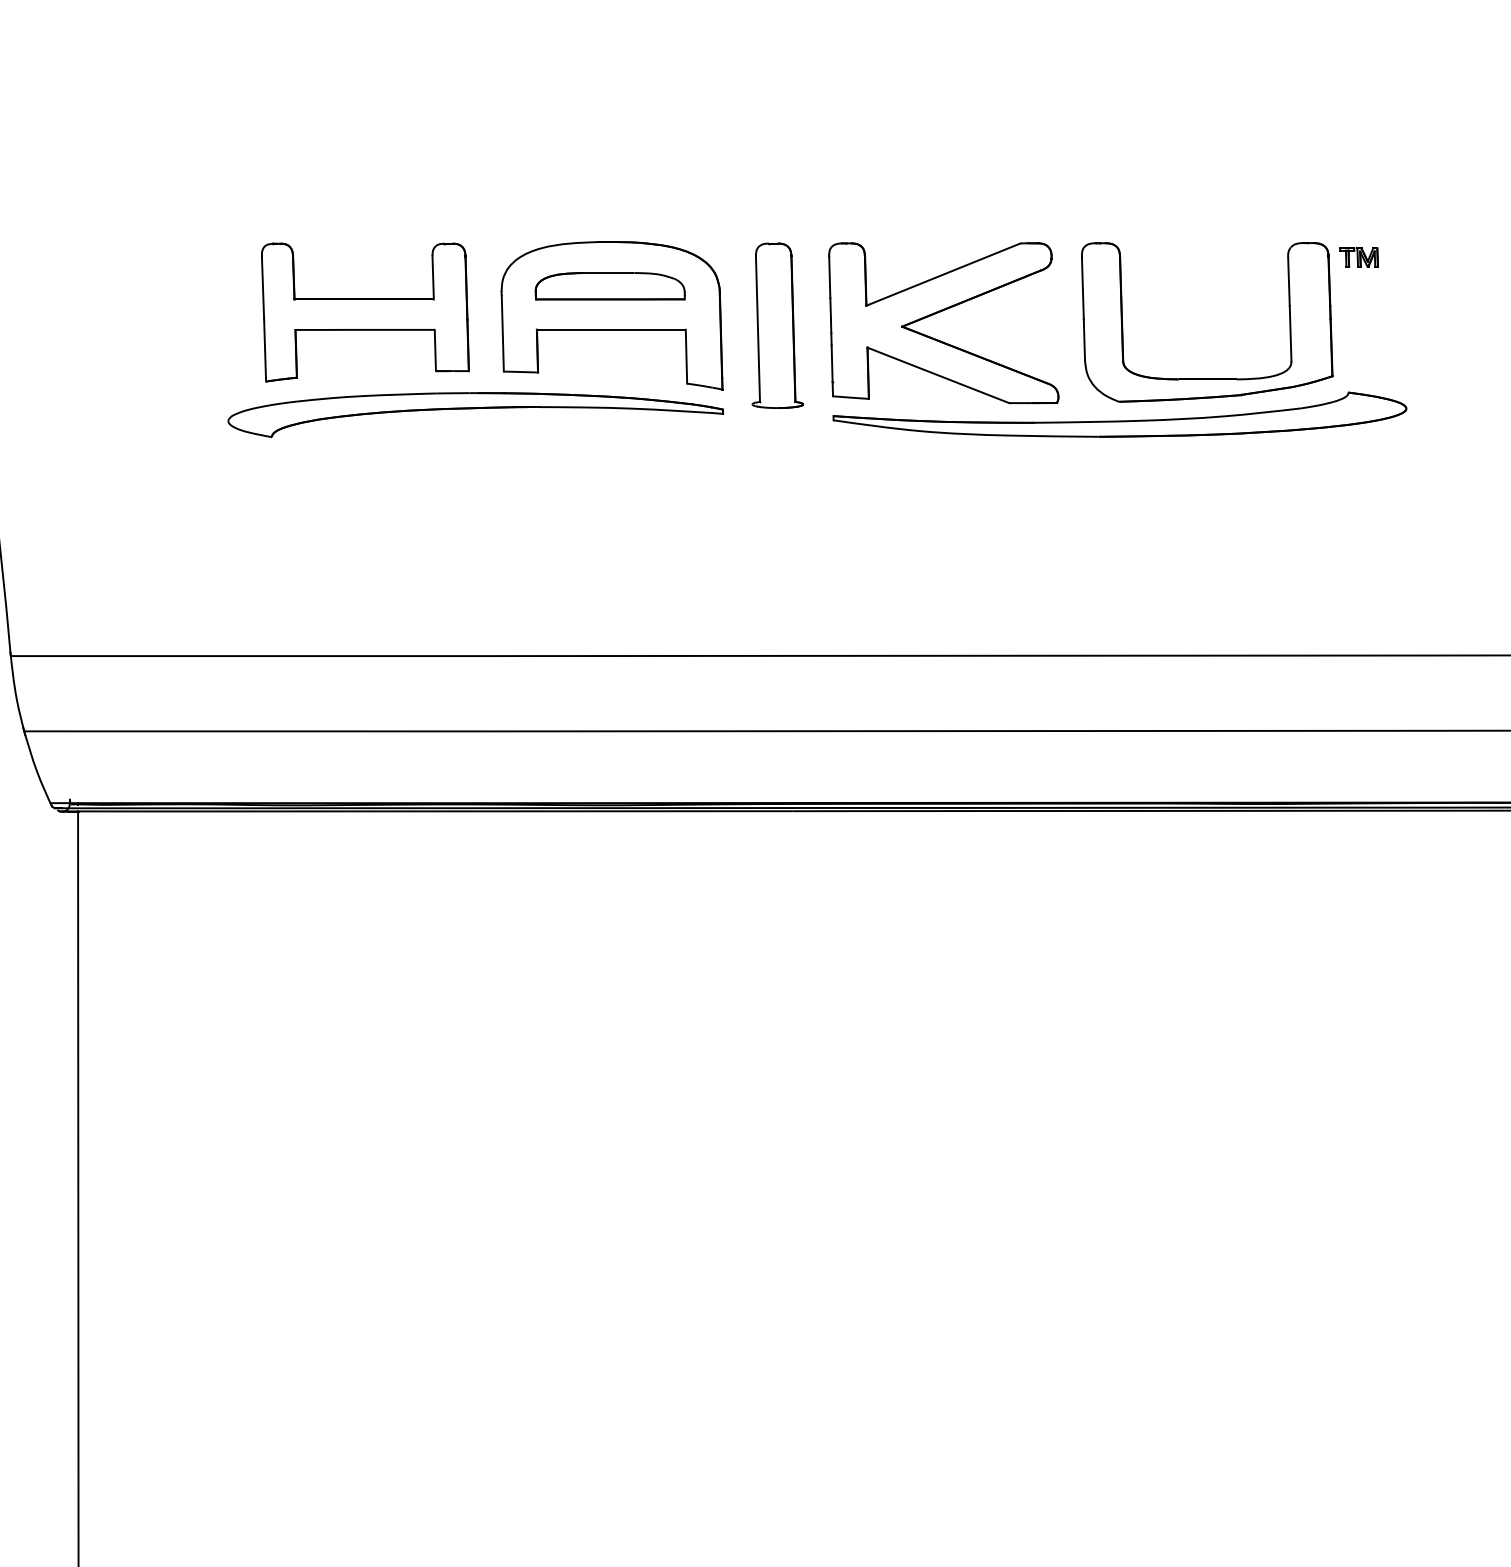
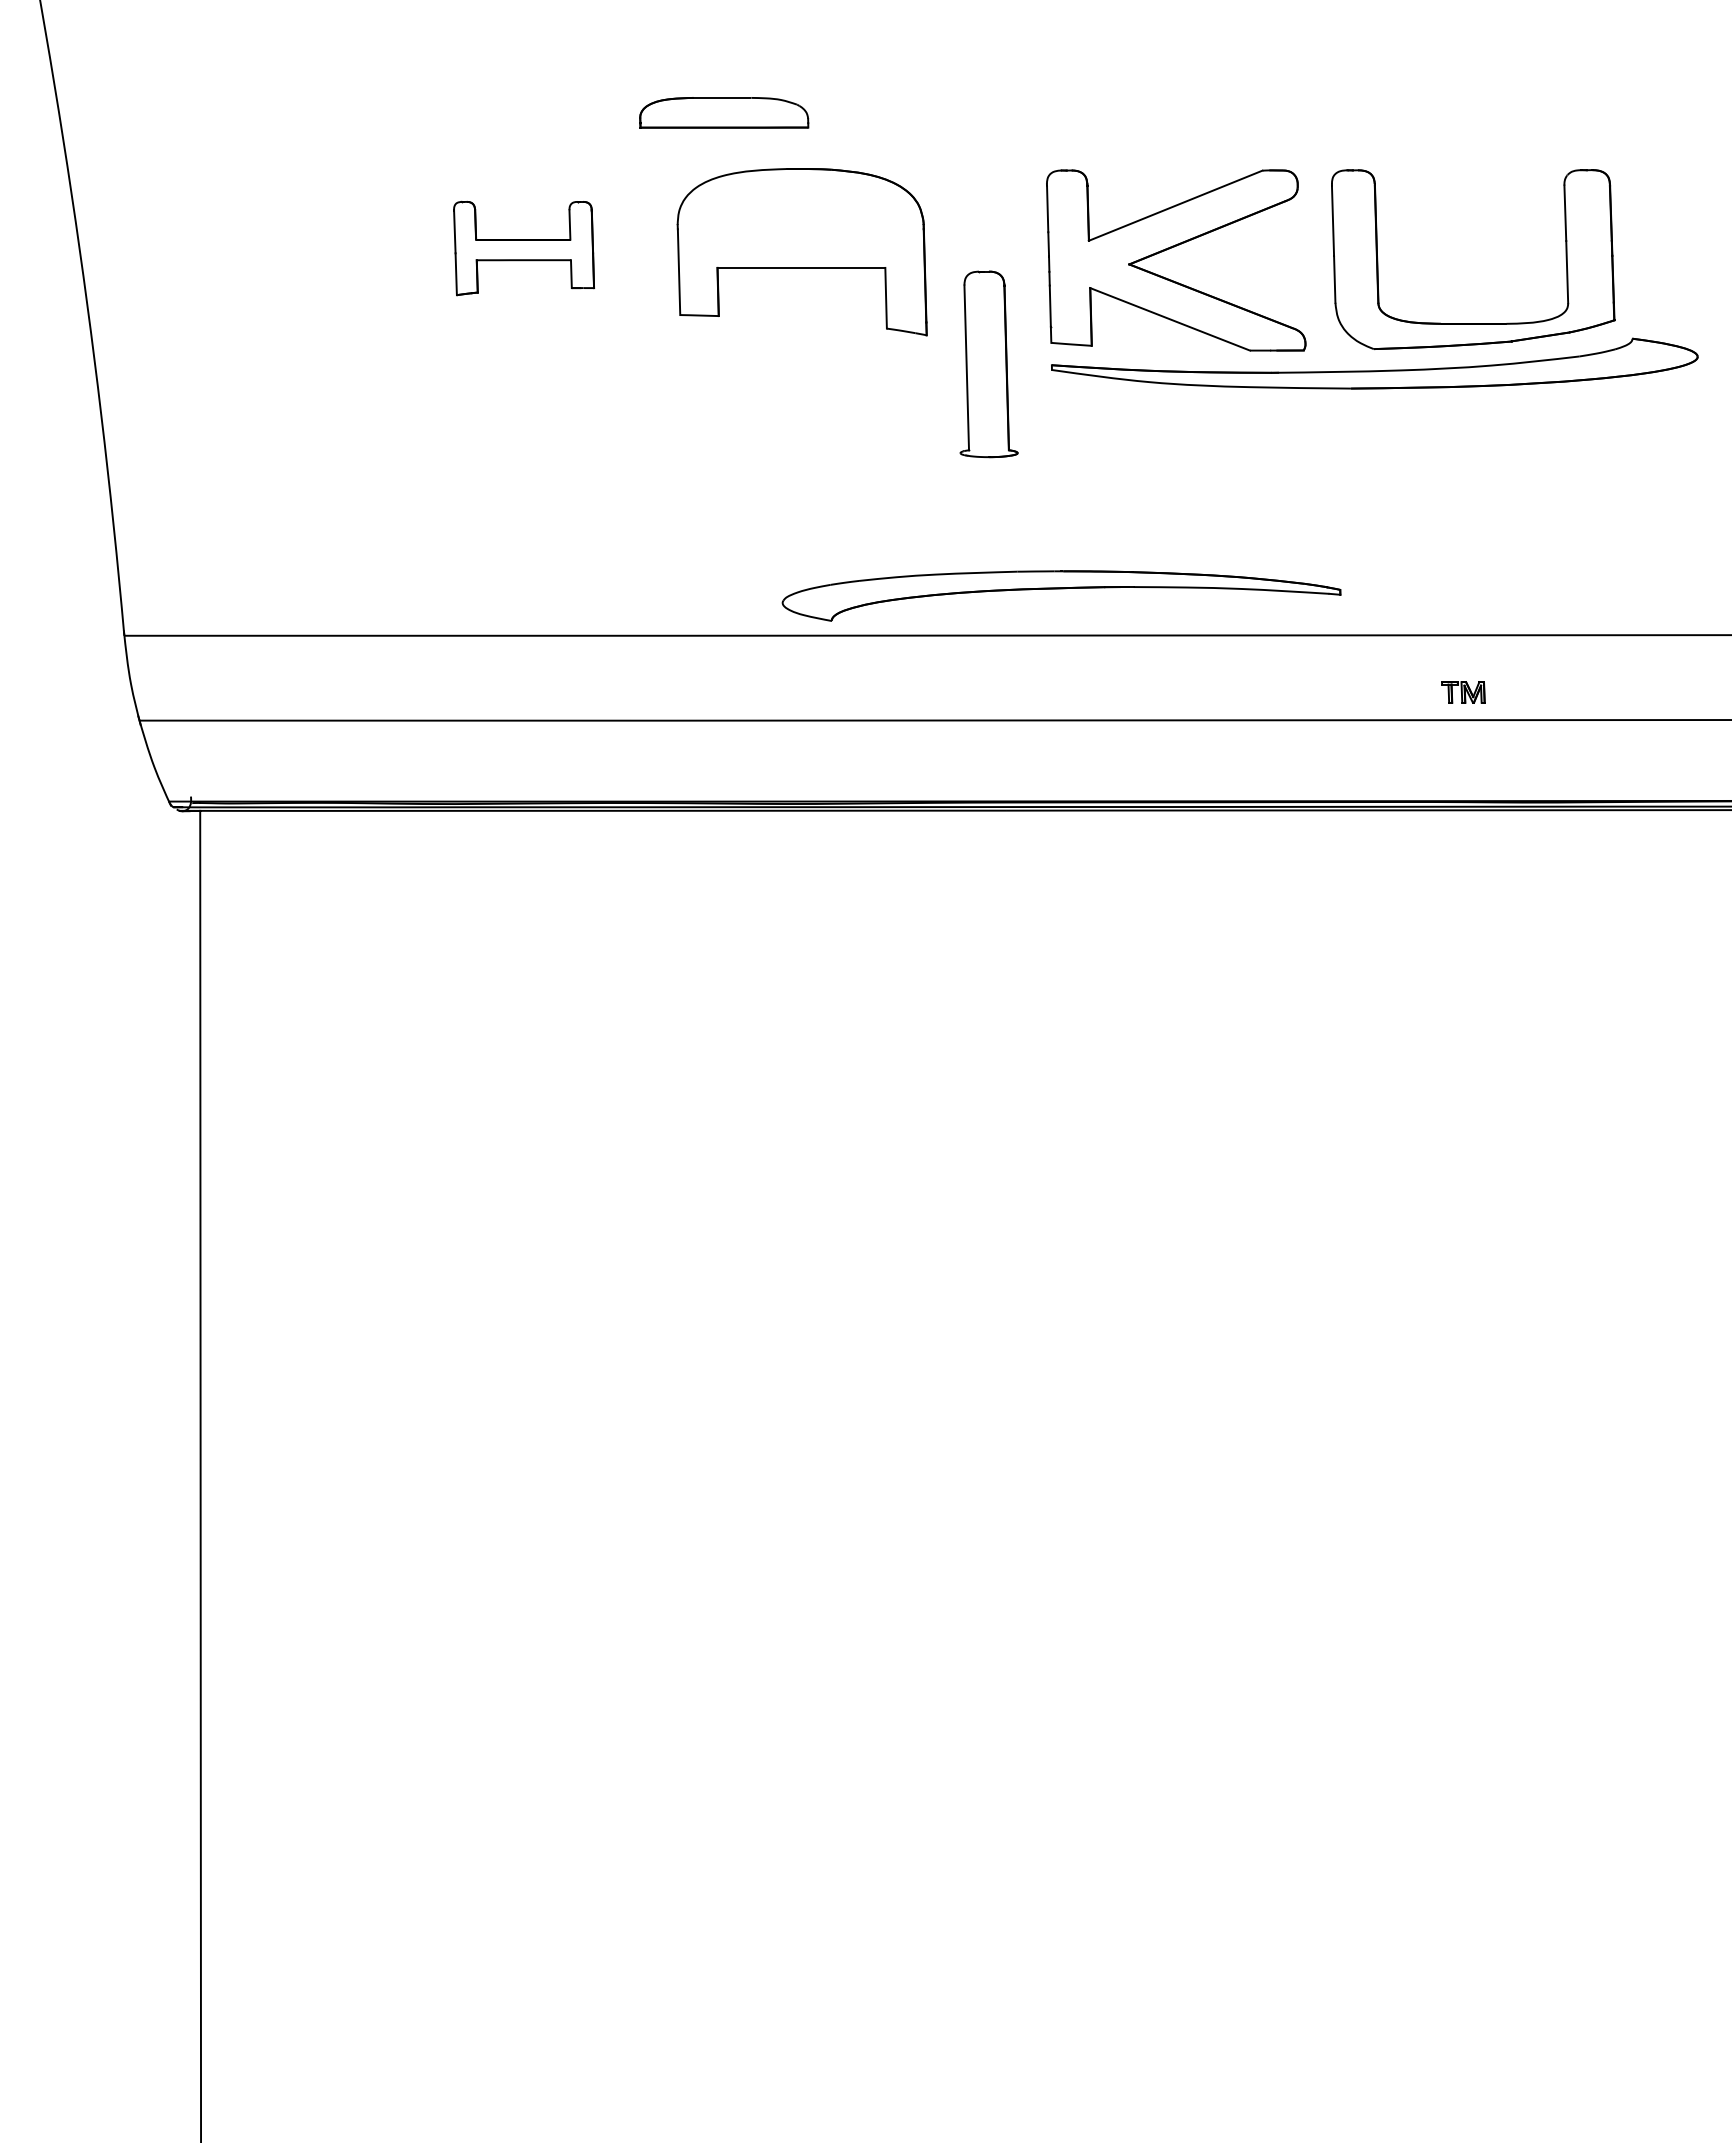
part: (1359, 257) -> (1463, 692), moved
part: (610, 285) -> (724, 112), moved
part: (364, 312) -> (523, 248), size x0.6
part: (777, 325) -> (988, 364), moved
part: (475, 414) -> (1061, 595), moved

